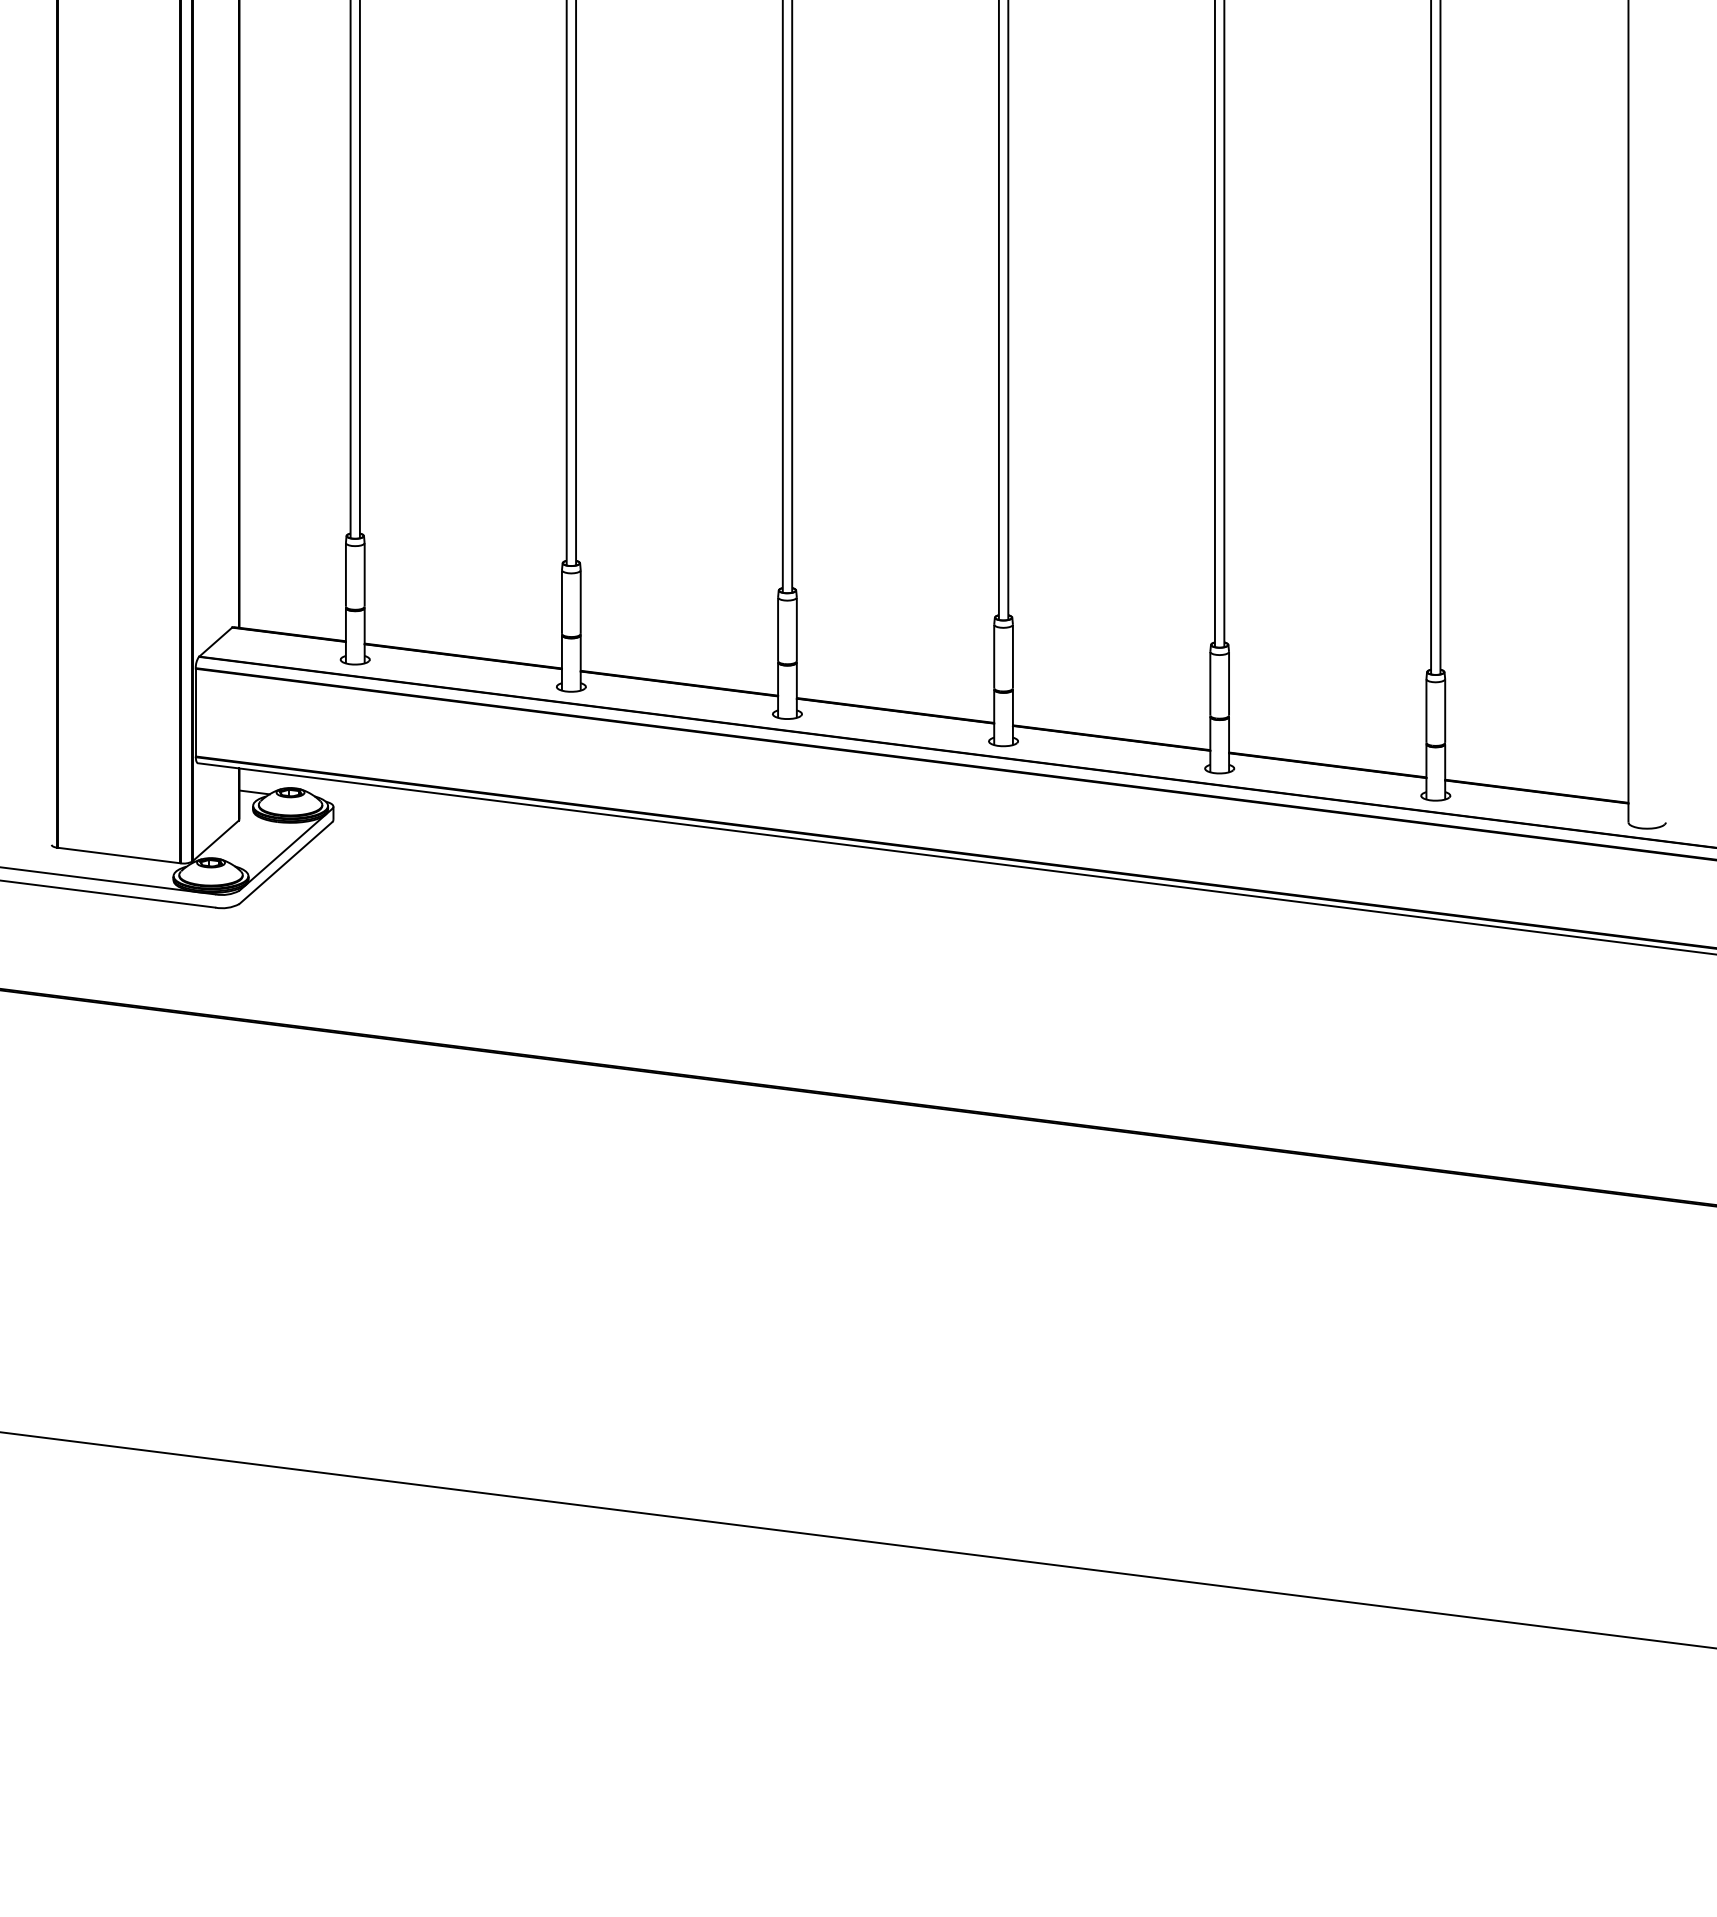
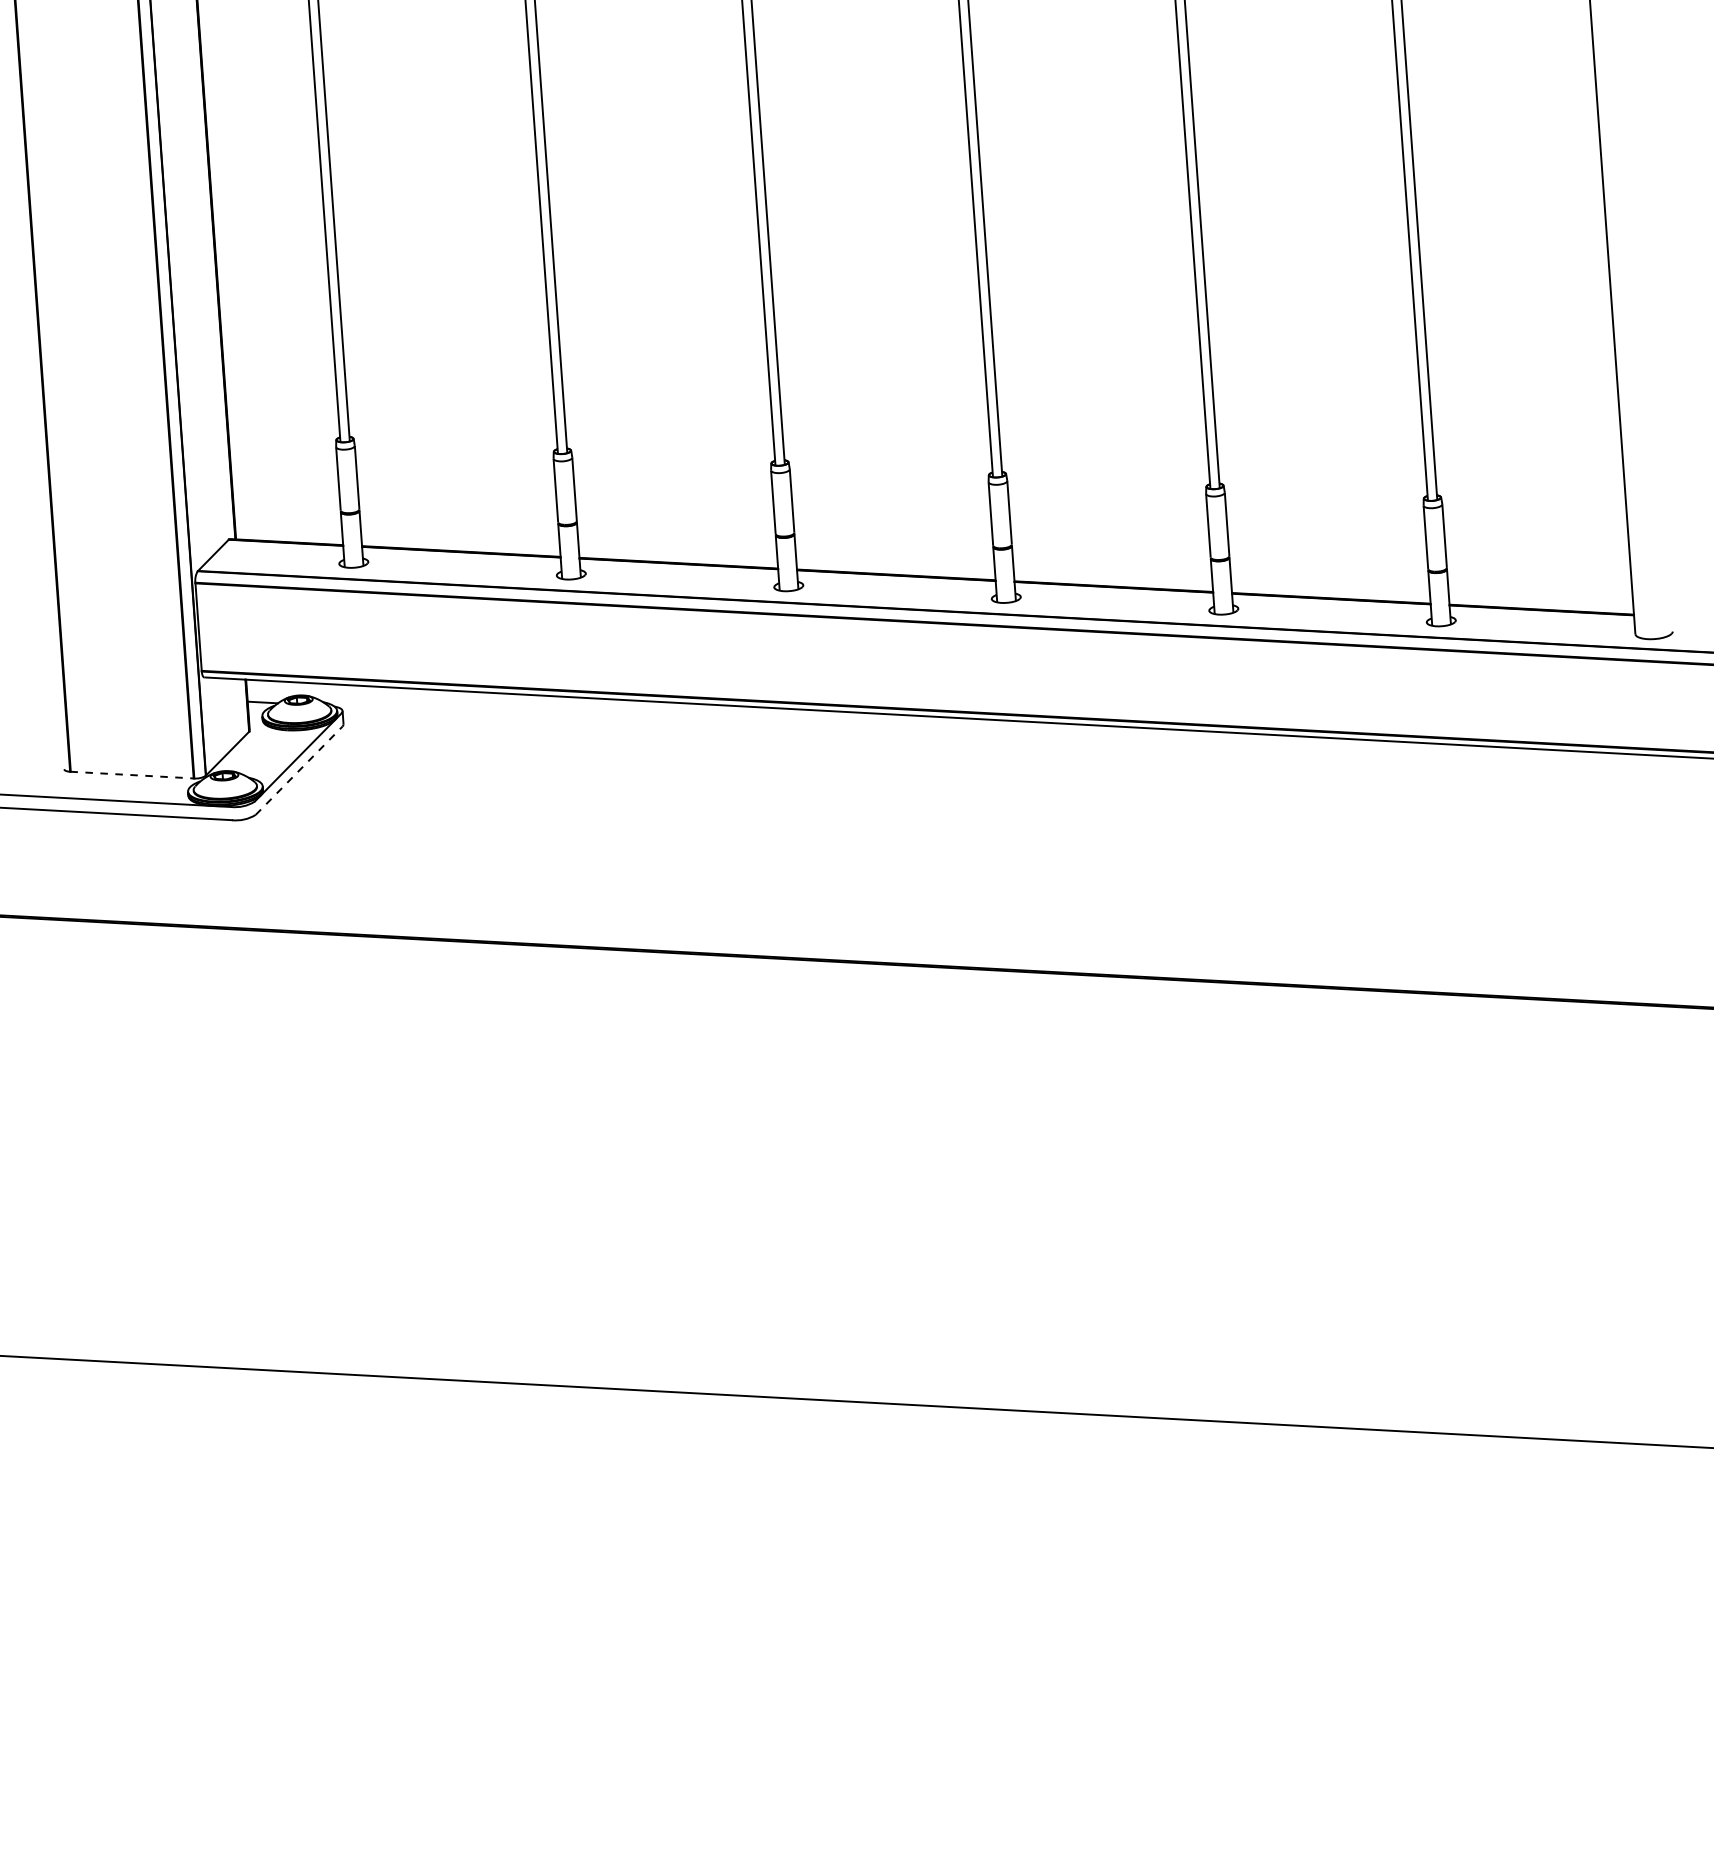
line: (119, 855) -> (132, 775), solid -> dashed
line: (285, 863) -> (298, 771), solid -> dashed

